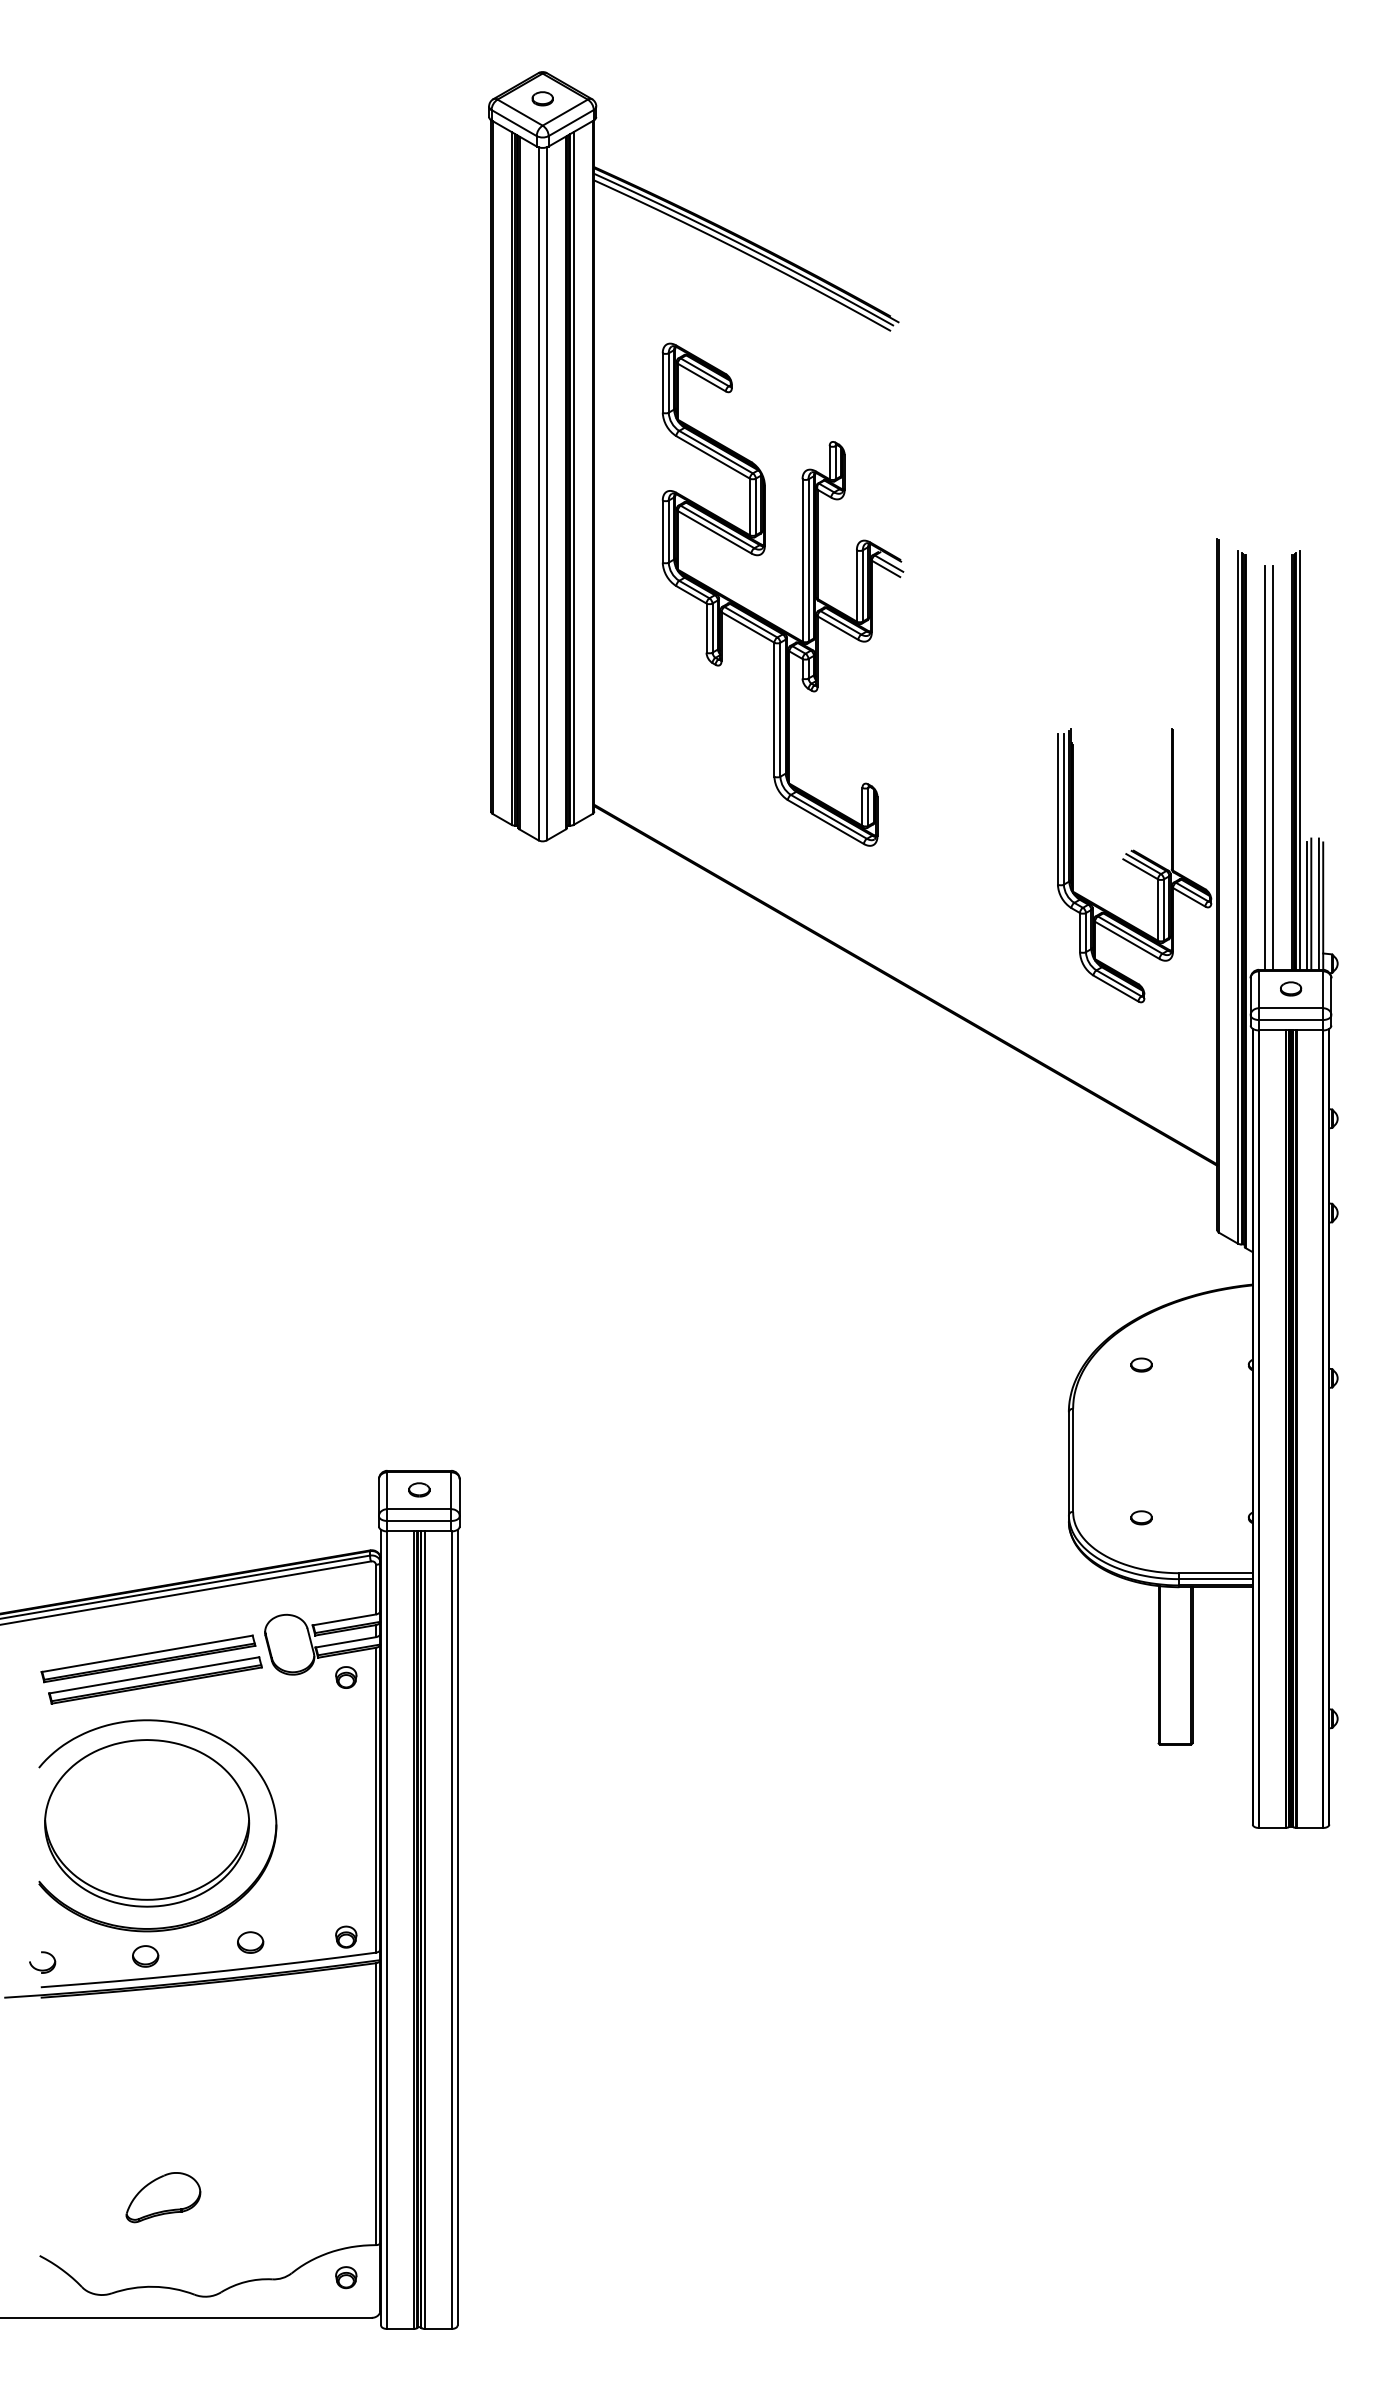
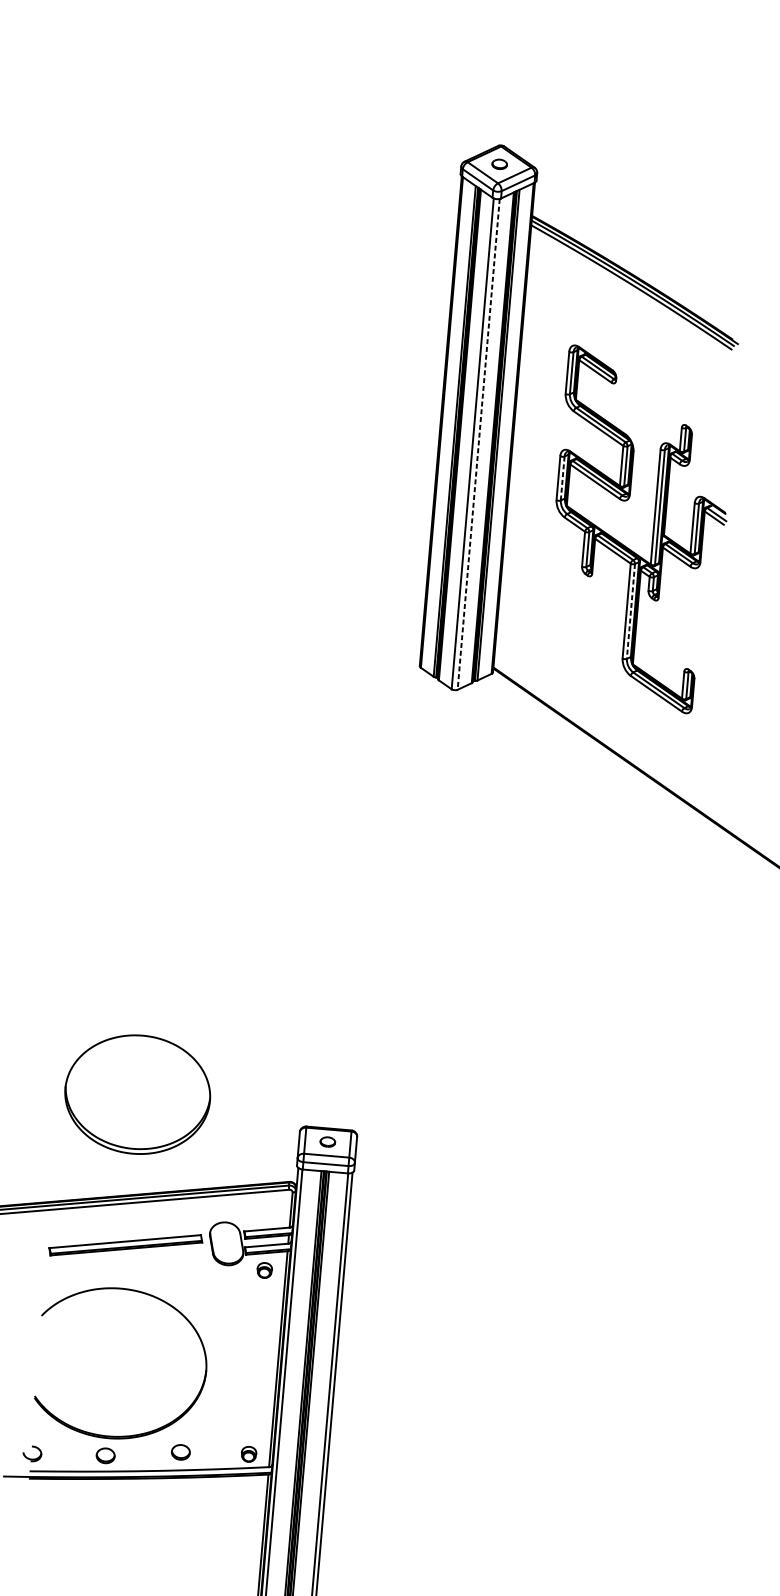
line: (546, 493) -> (478, 444), solid -> dashed
line: (668, 532) -> (562, 479), solid -> dashed
line: (780, 709) -> (631, 611), solid -> dashed
part: (155, 1680) -> (129, 1261), removed
part: (147, 1823) -> (137, 1094), moved

